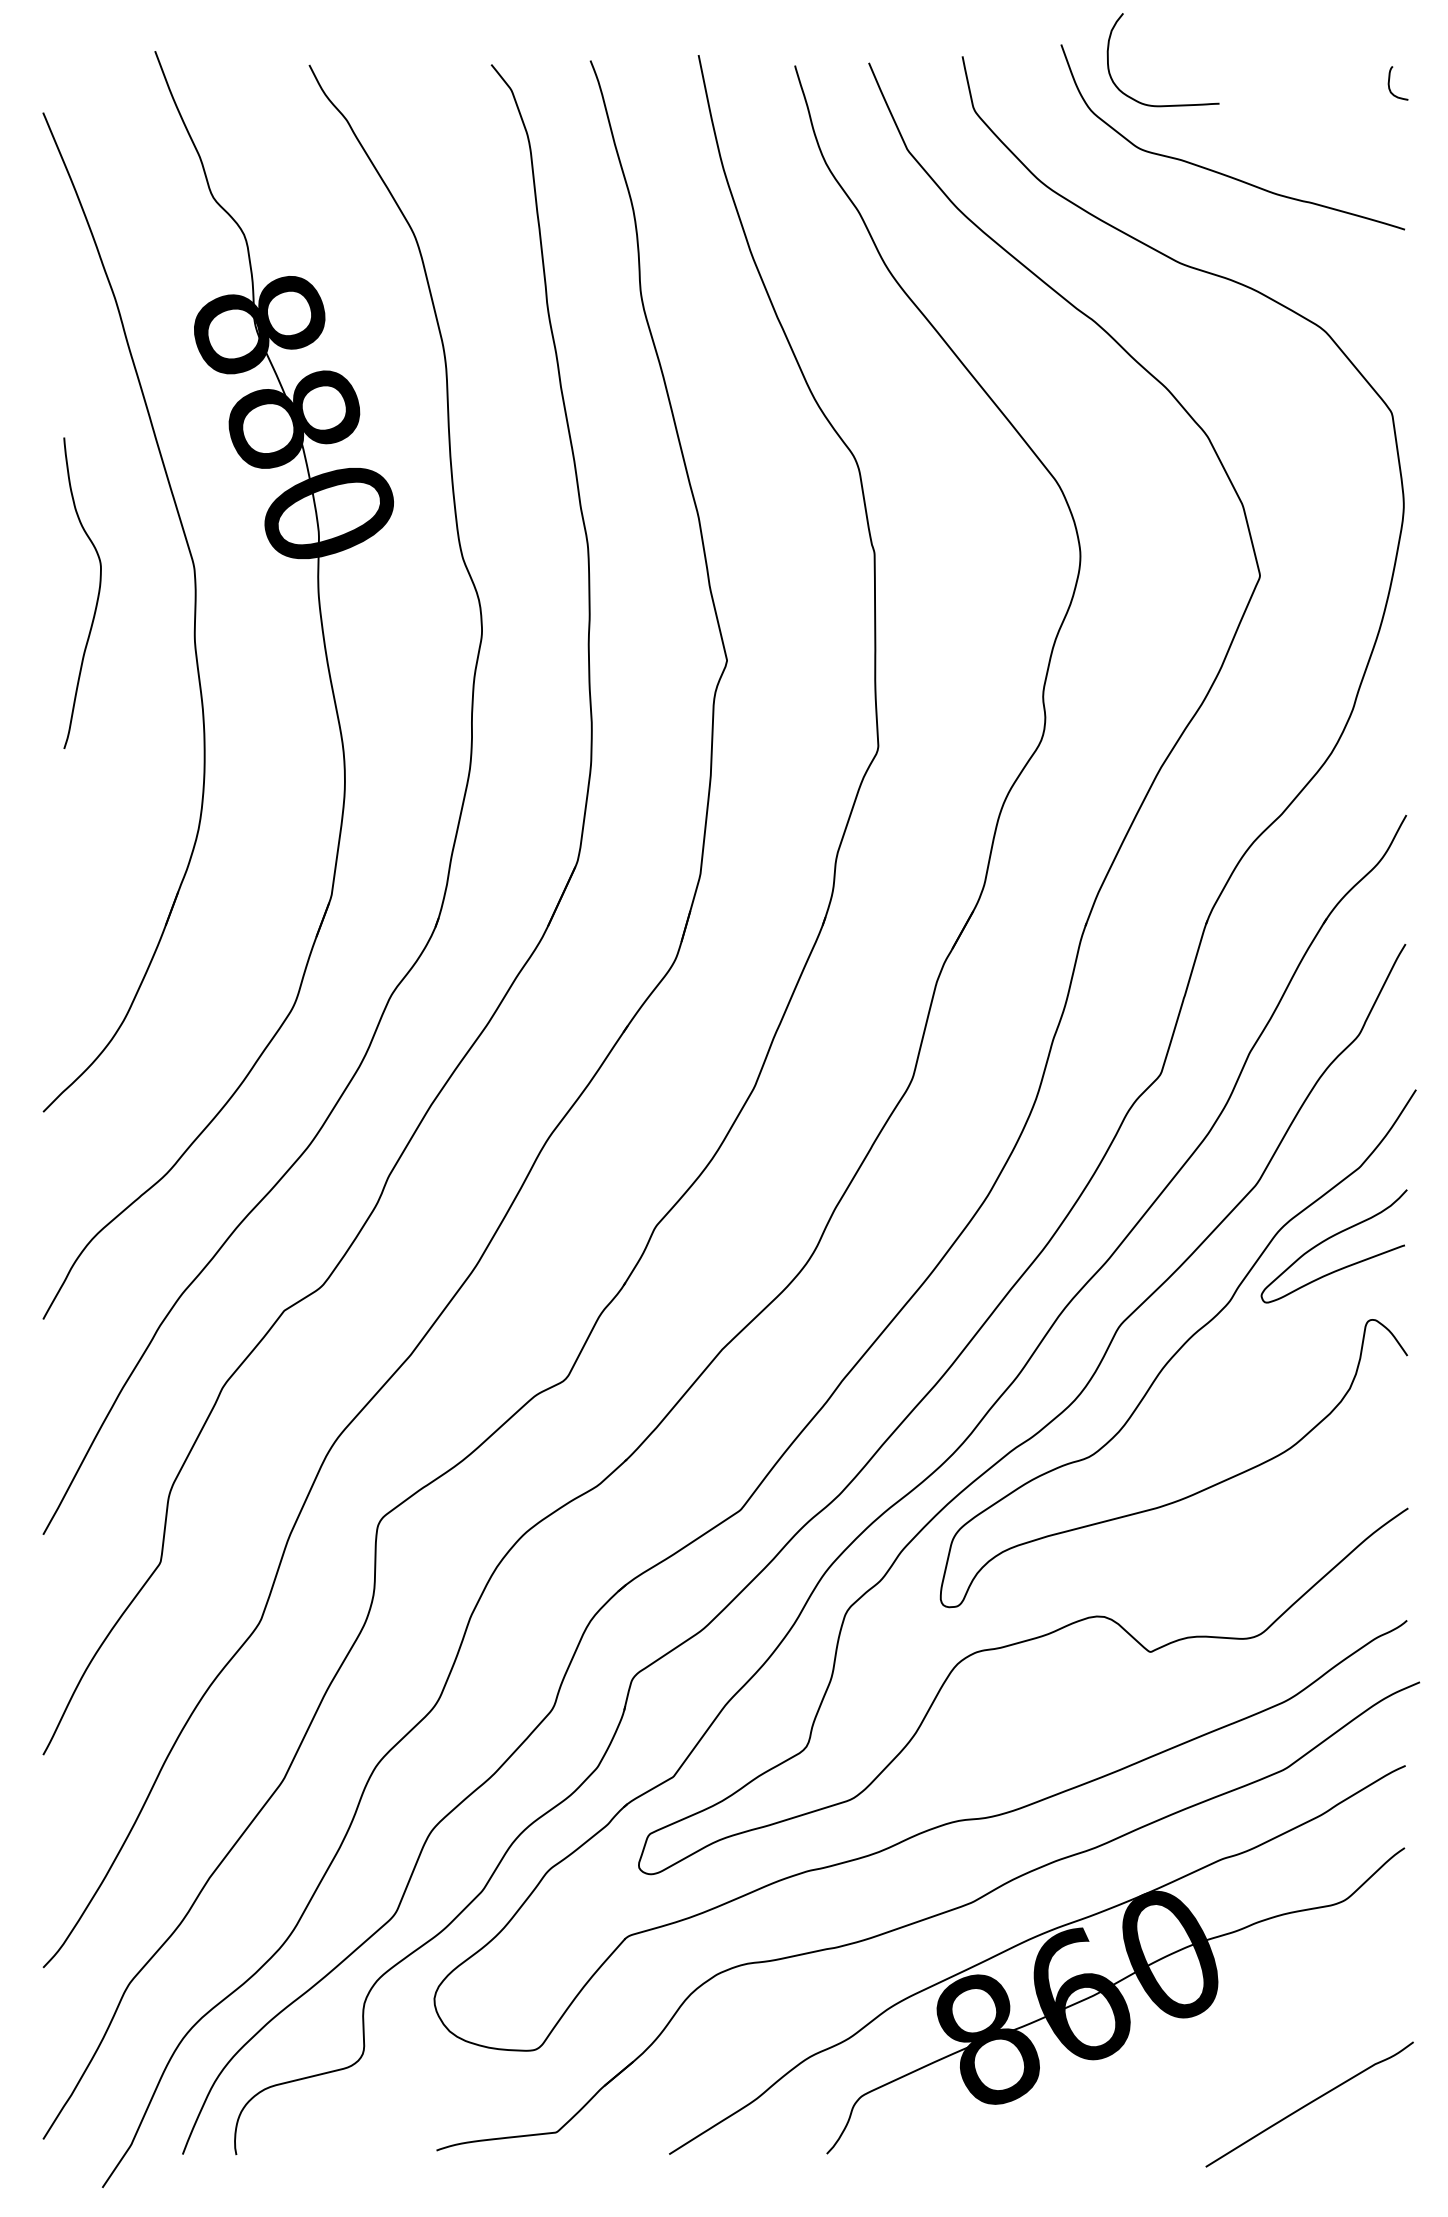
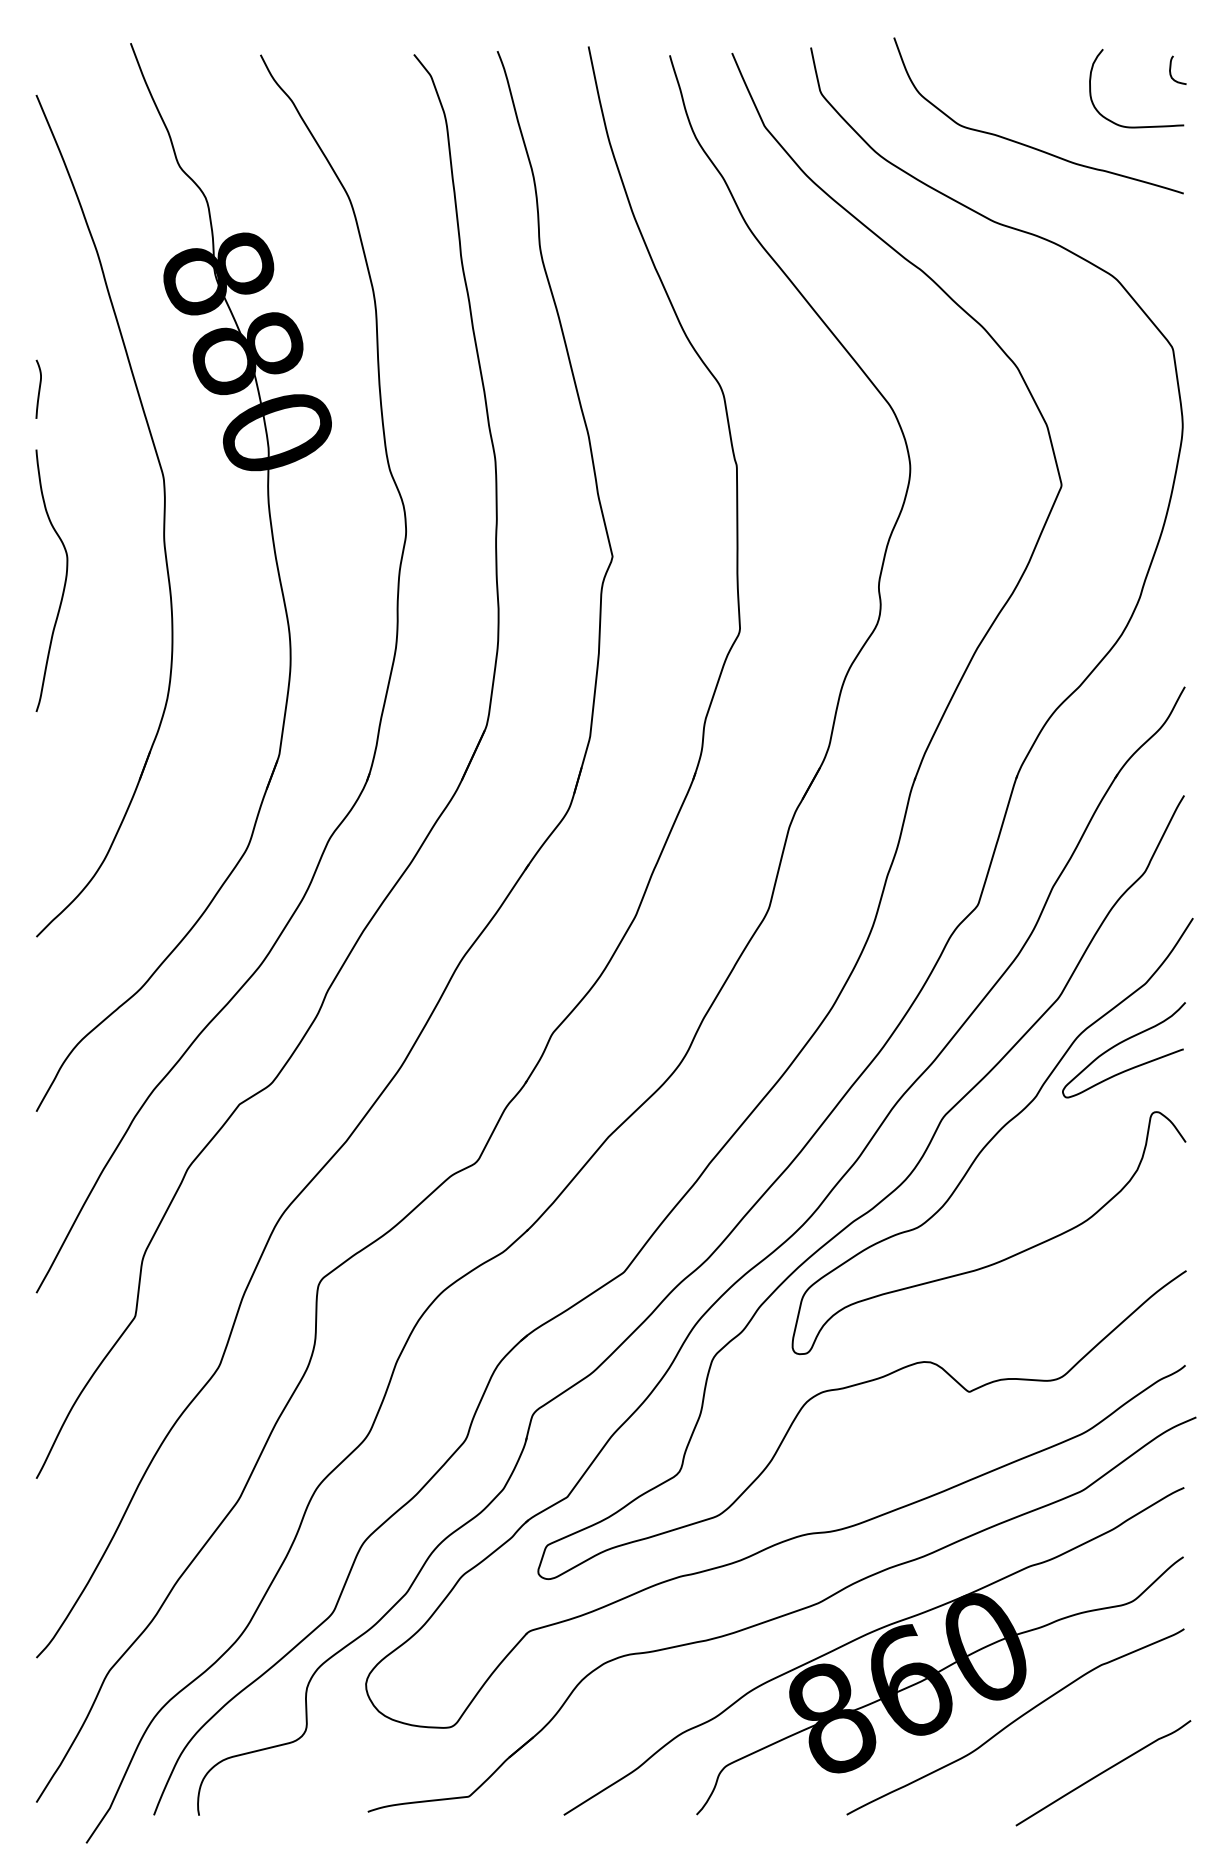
curve: (1162, 105) -> (1136, 126), moved
curve: (46, 462) -> (39, 389), added
curve: (97, 594) -> (64, 581), moved
curve: (1204, 2043) -> (1014, 1721), added

